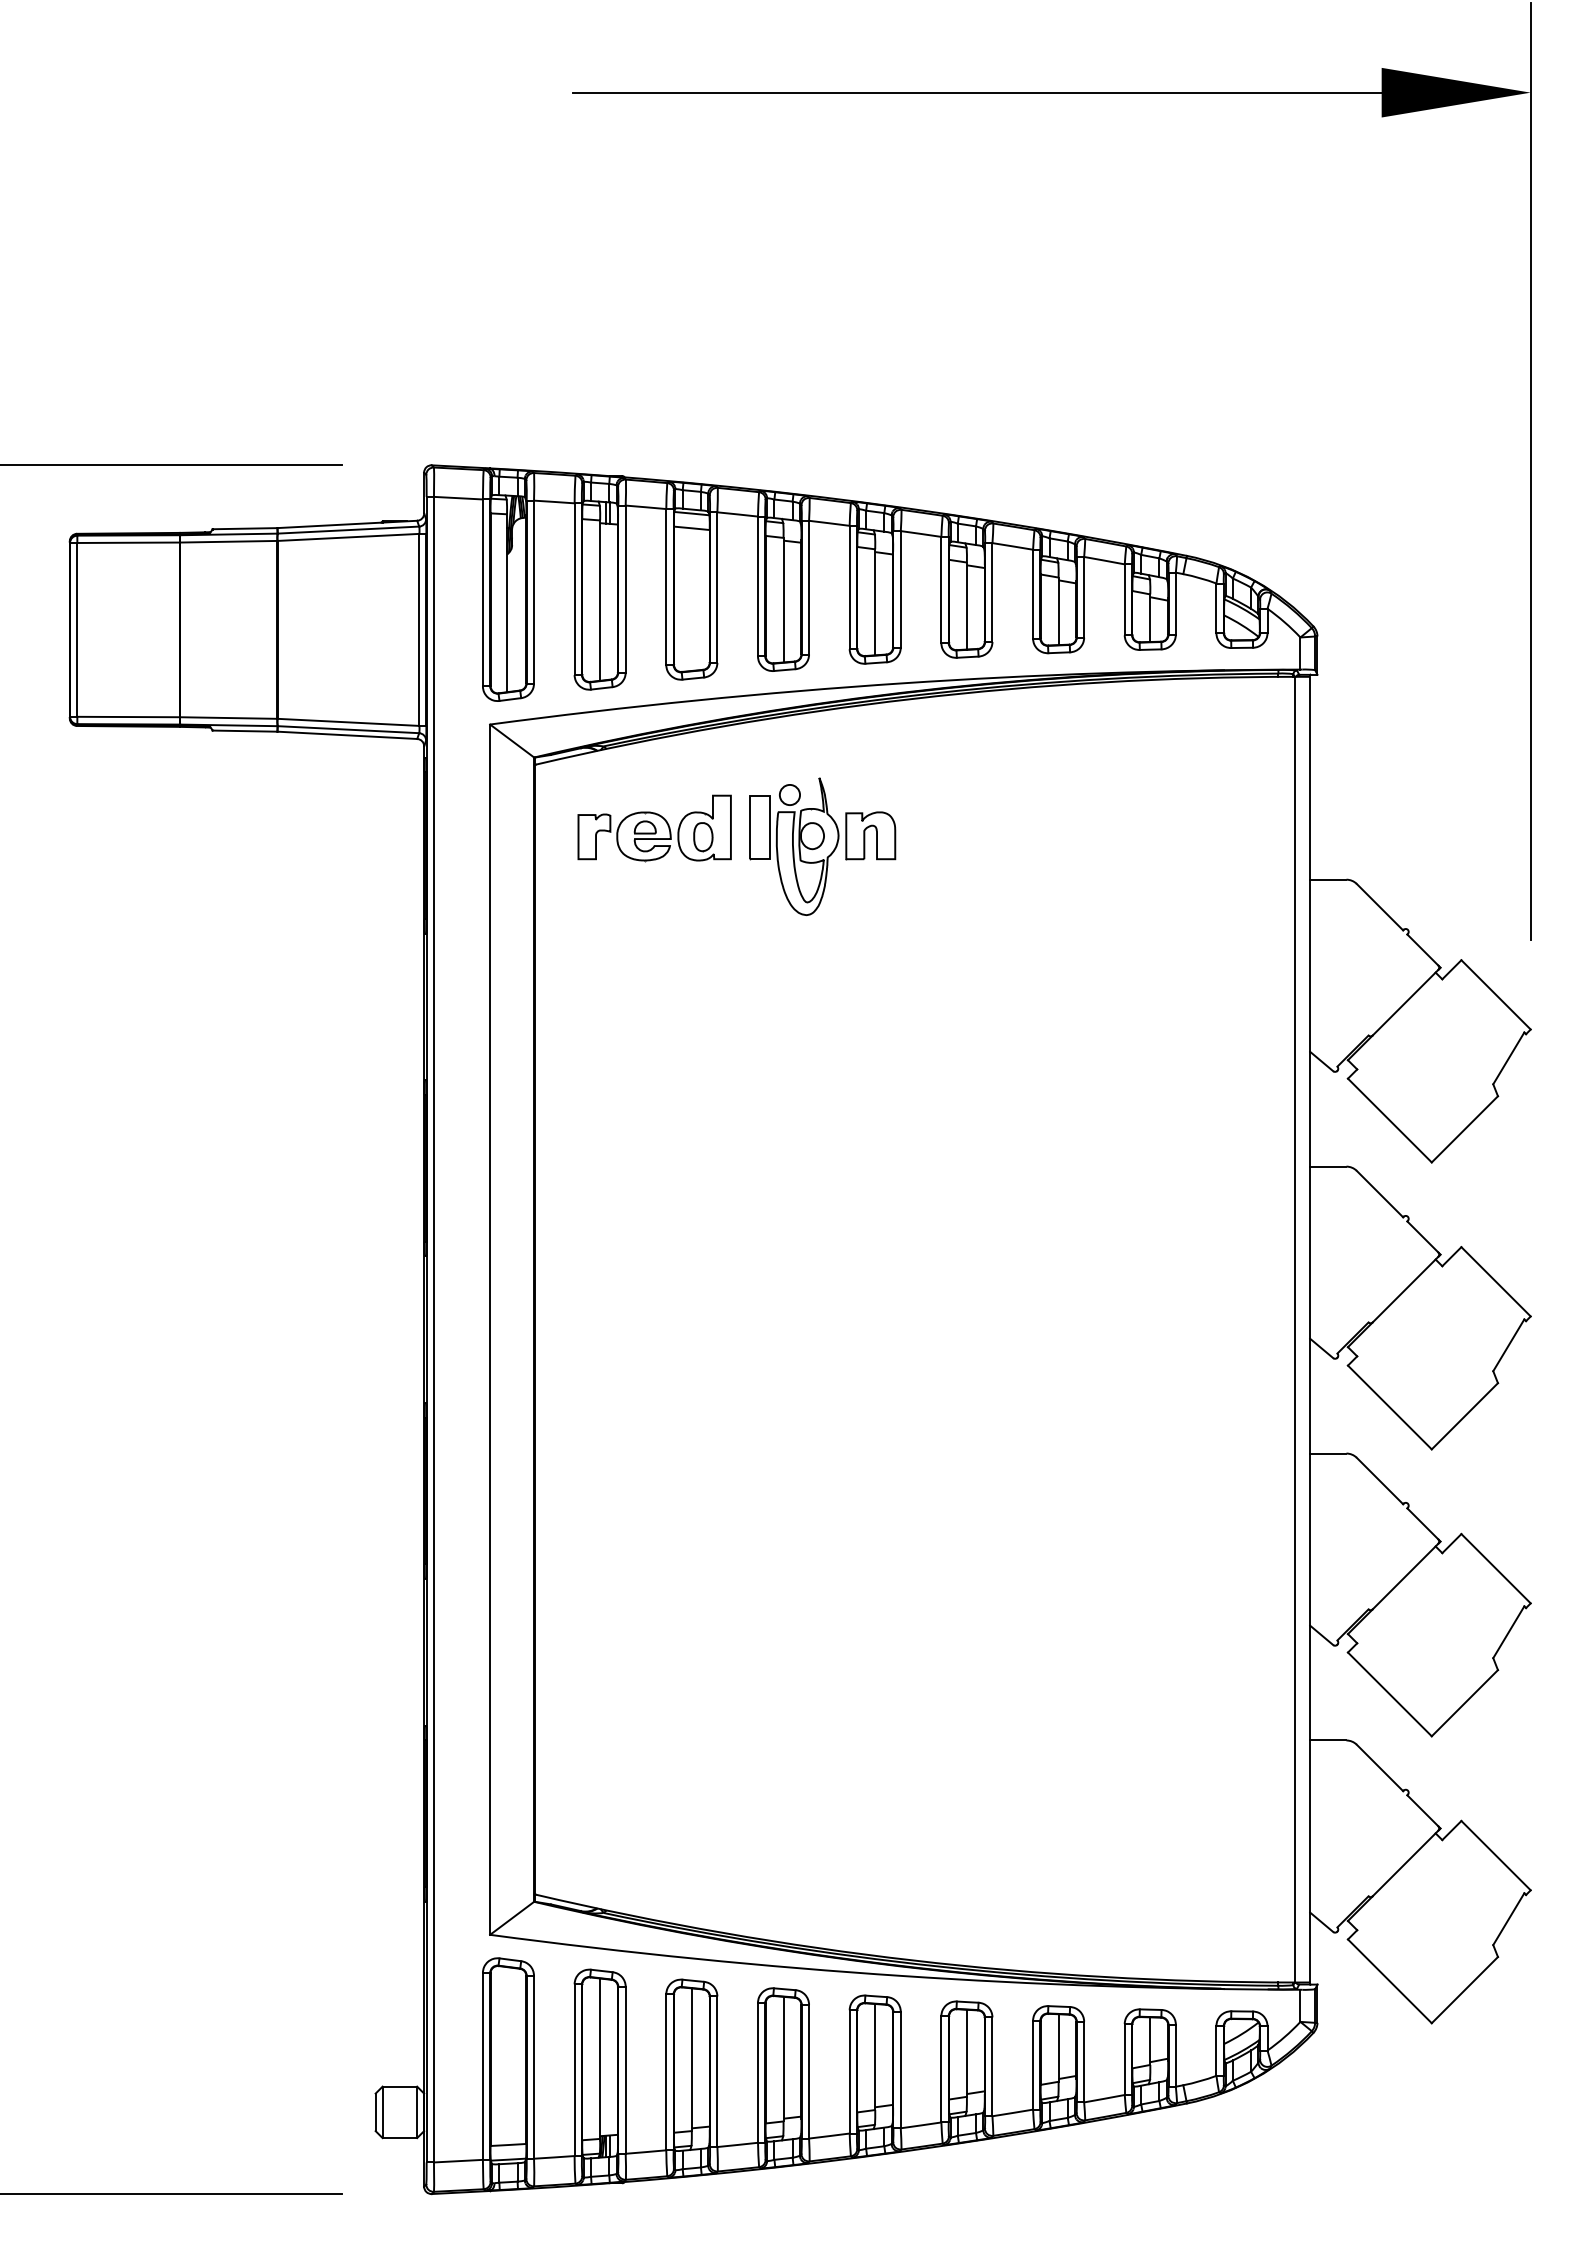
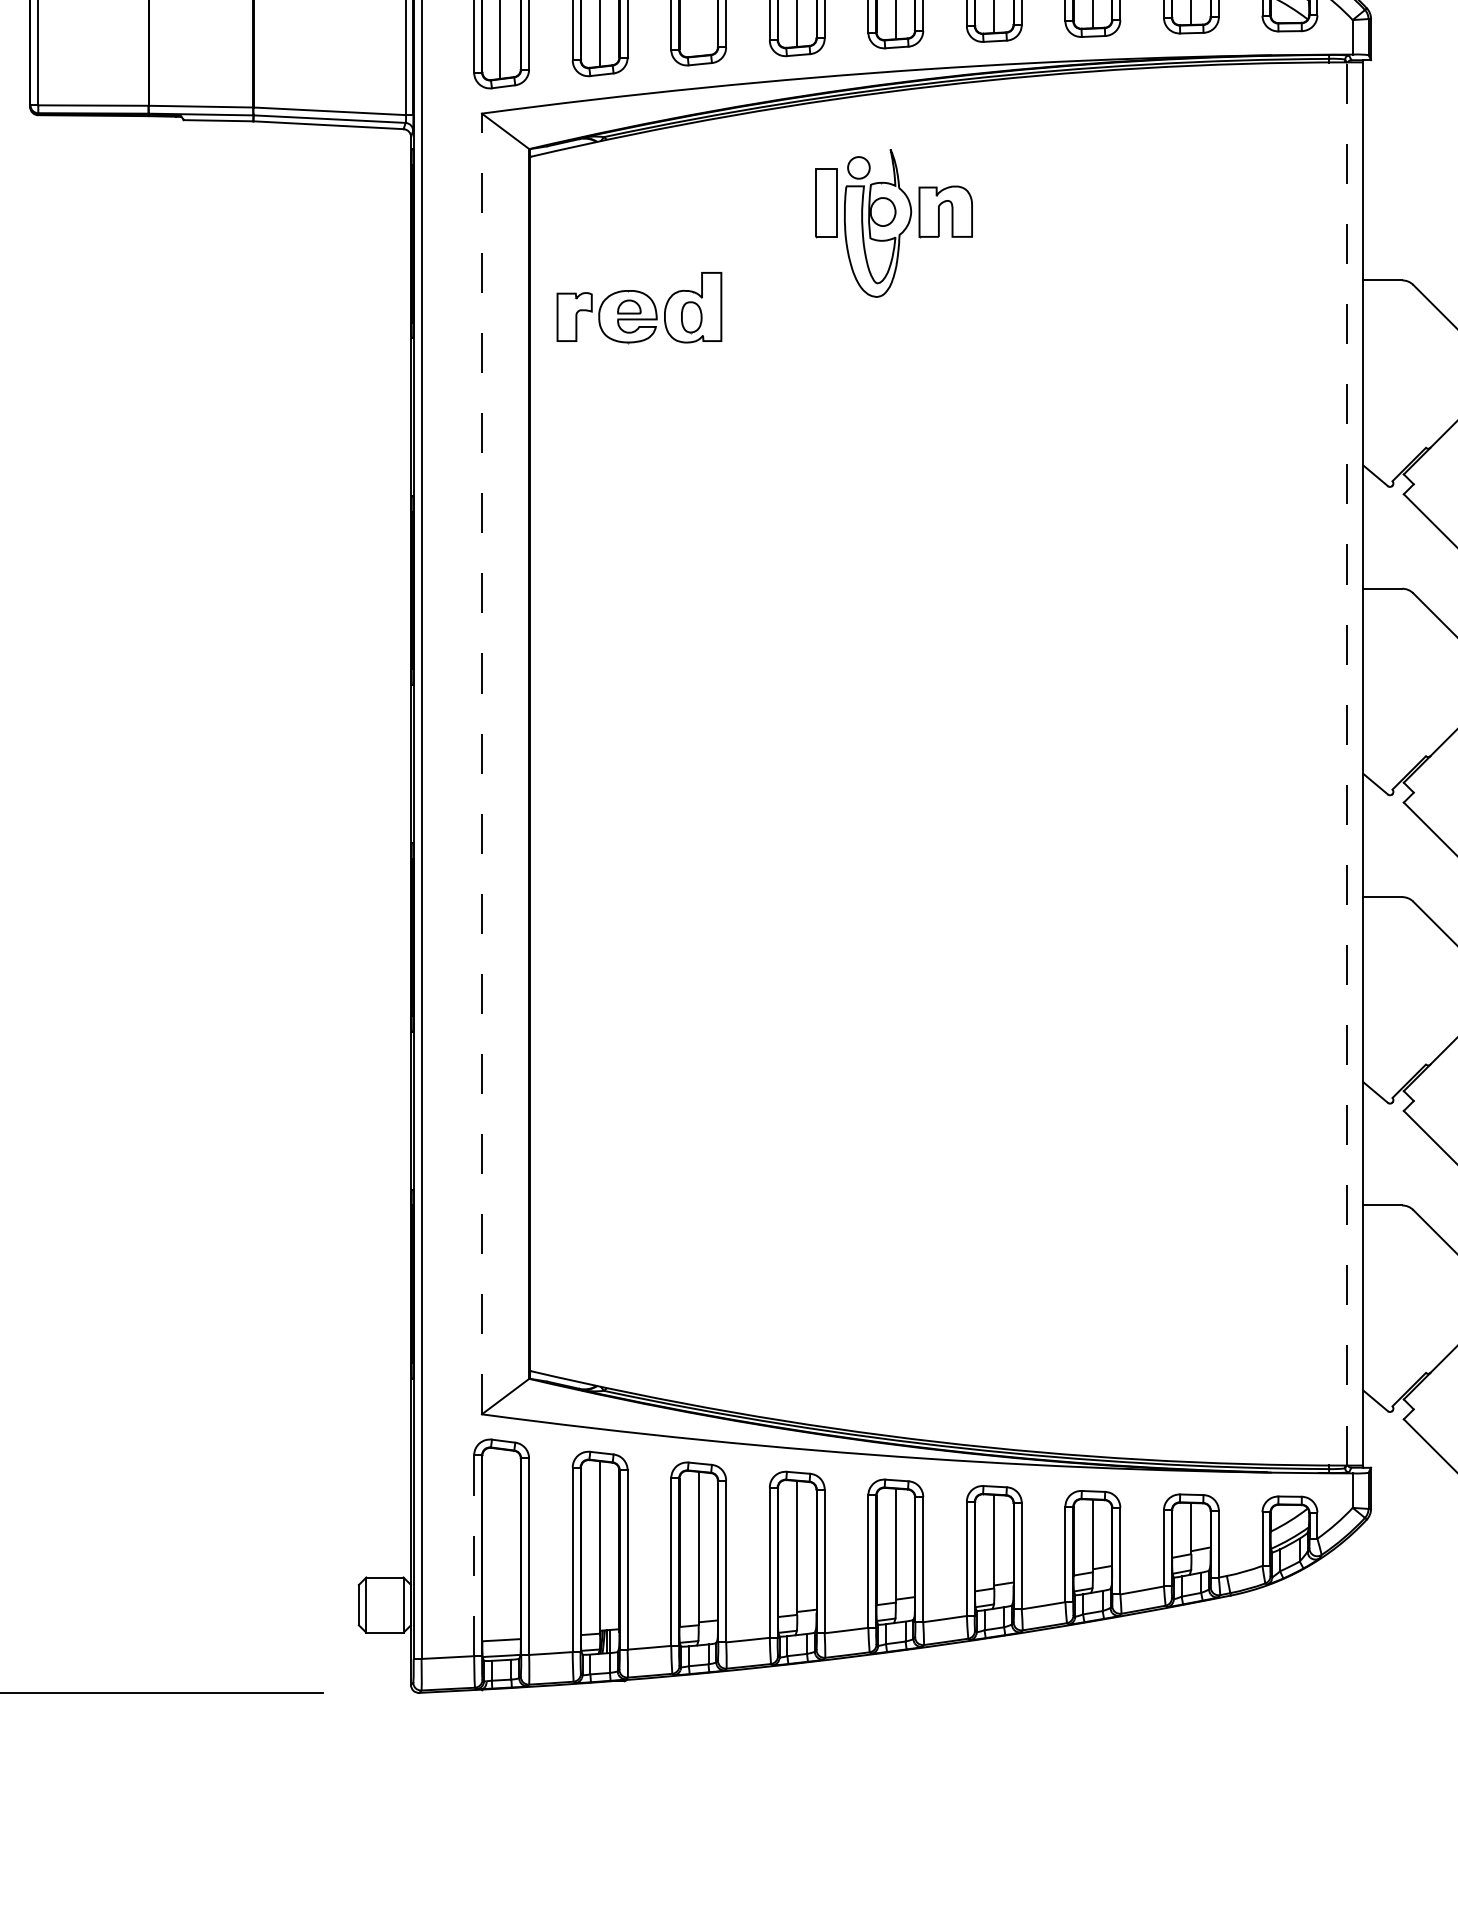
part: (654, 828) -> (639, 308), moved
part: (822, 846) -> (893, 223), moved
line: (490, 1329) -> (482, 763), solid -> dashed
line: (1295, 1329) -> (1347, 763), solid -> dashed
line: (482, 2065) -> (473, 1554), solid -> dashed

